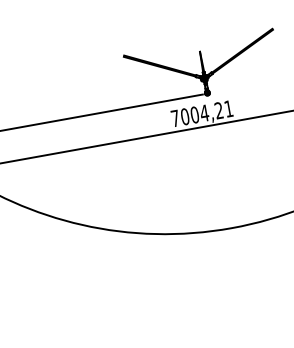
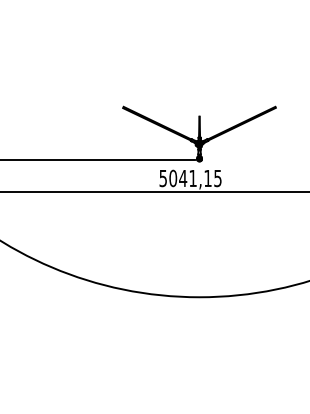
text: (202, 113) -> (190, 178), 7004,21 -> 5041,15

